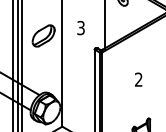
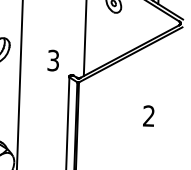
text: (80, 27) -> (52, 59), moved
text: (138, 79) -> (148, 115), moved

